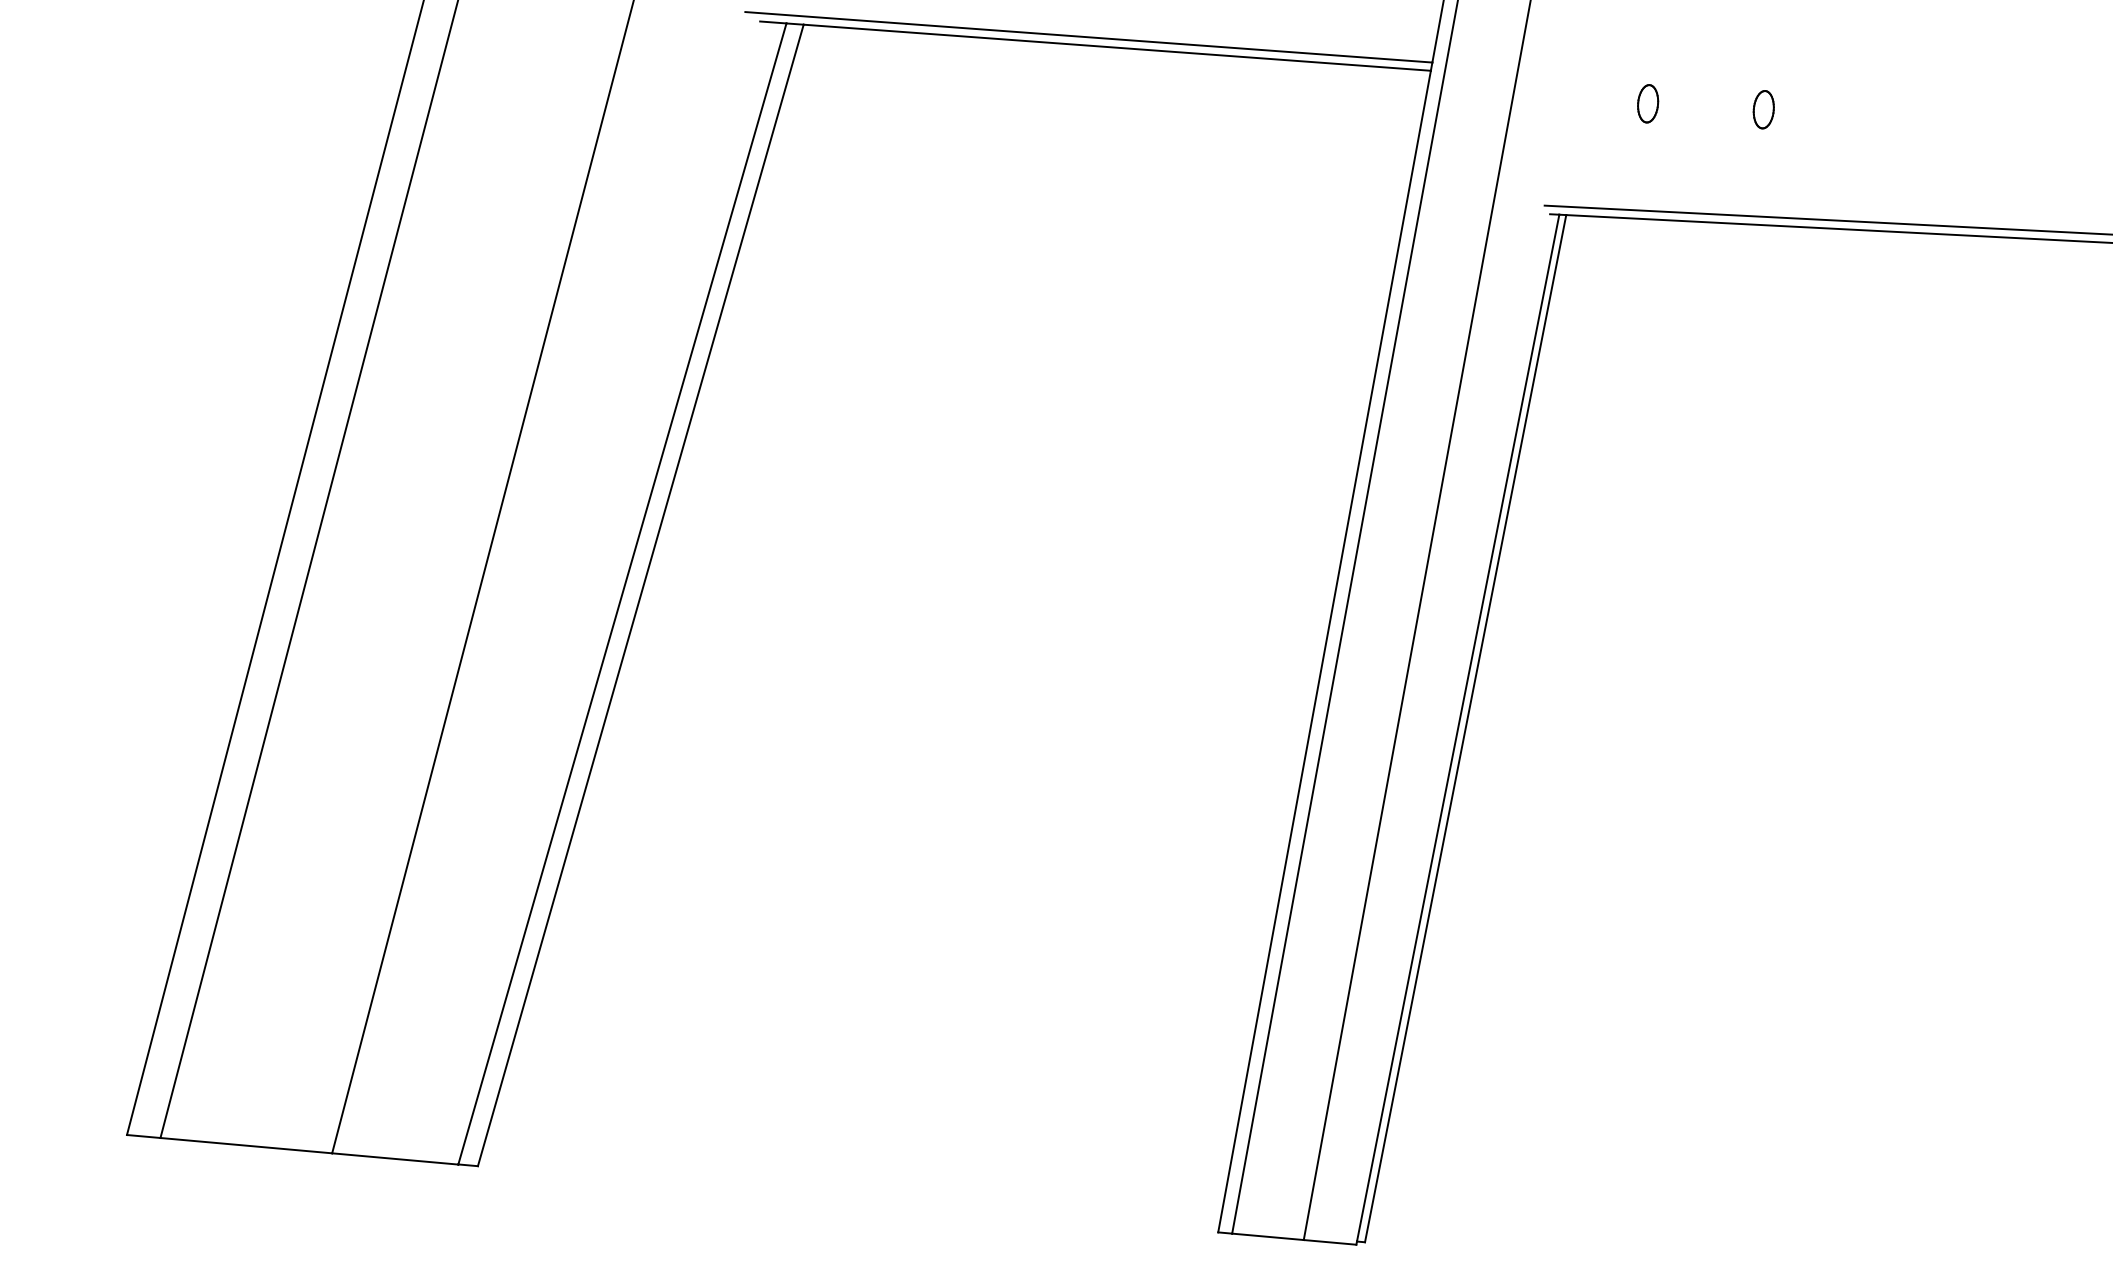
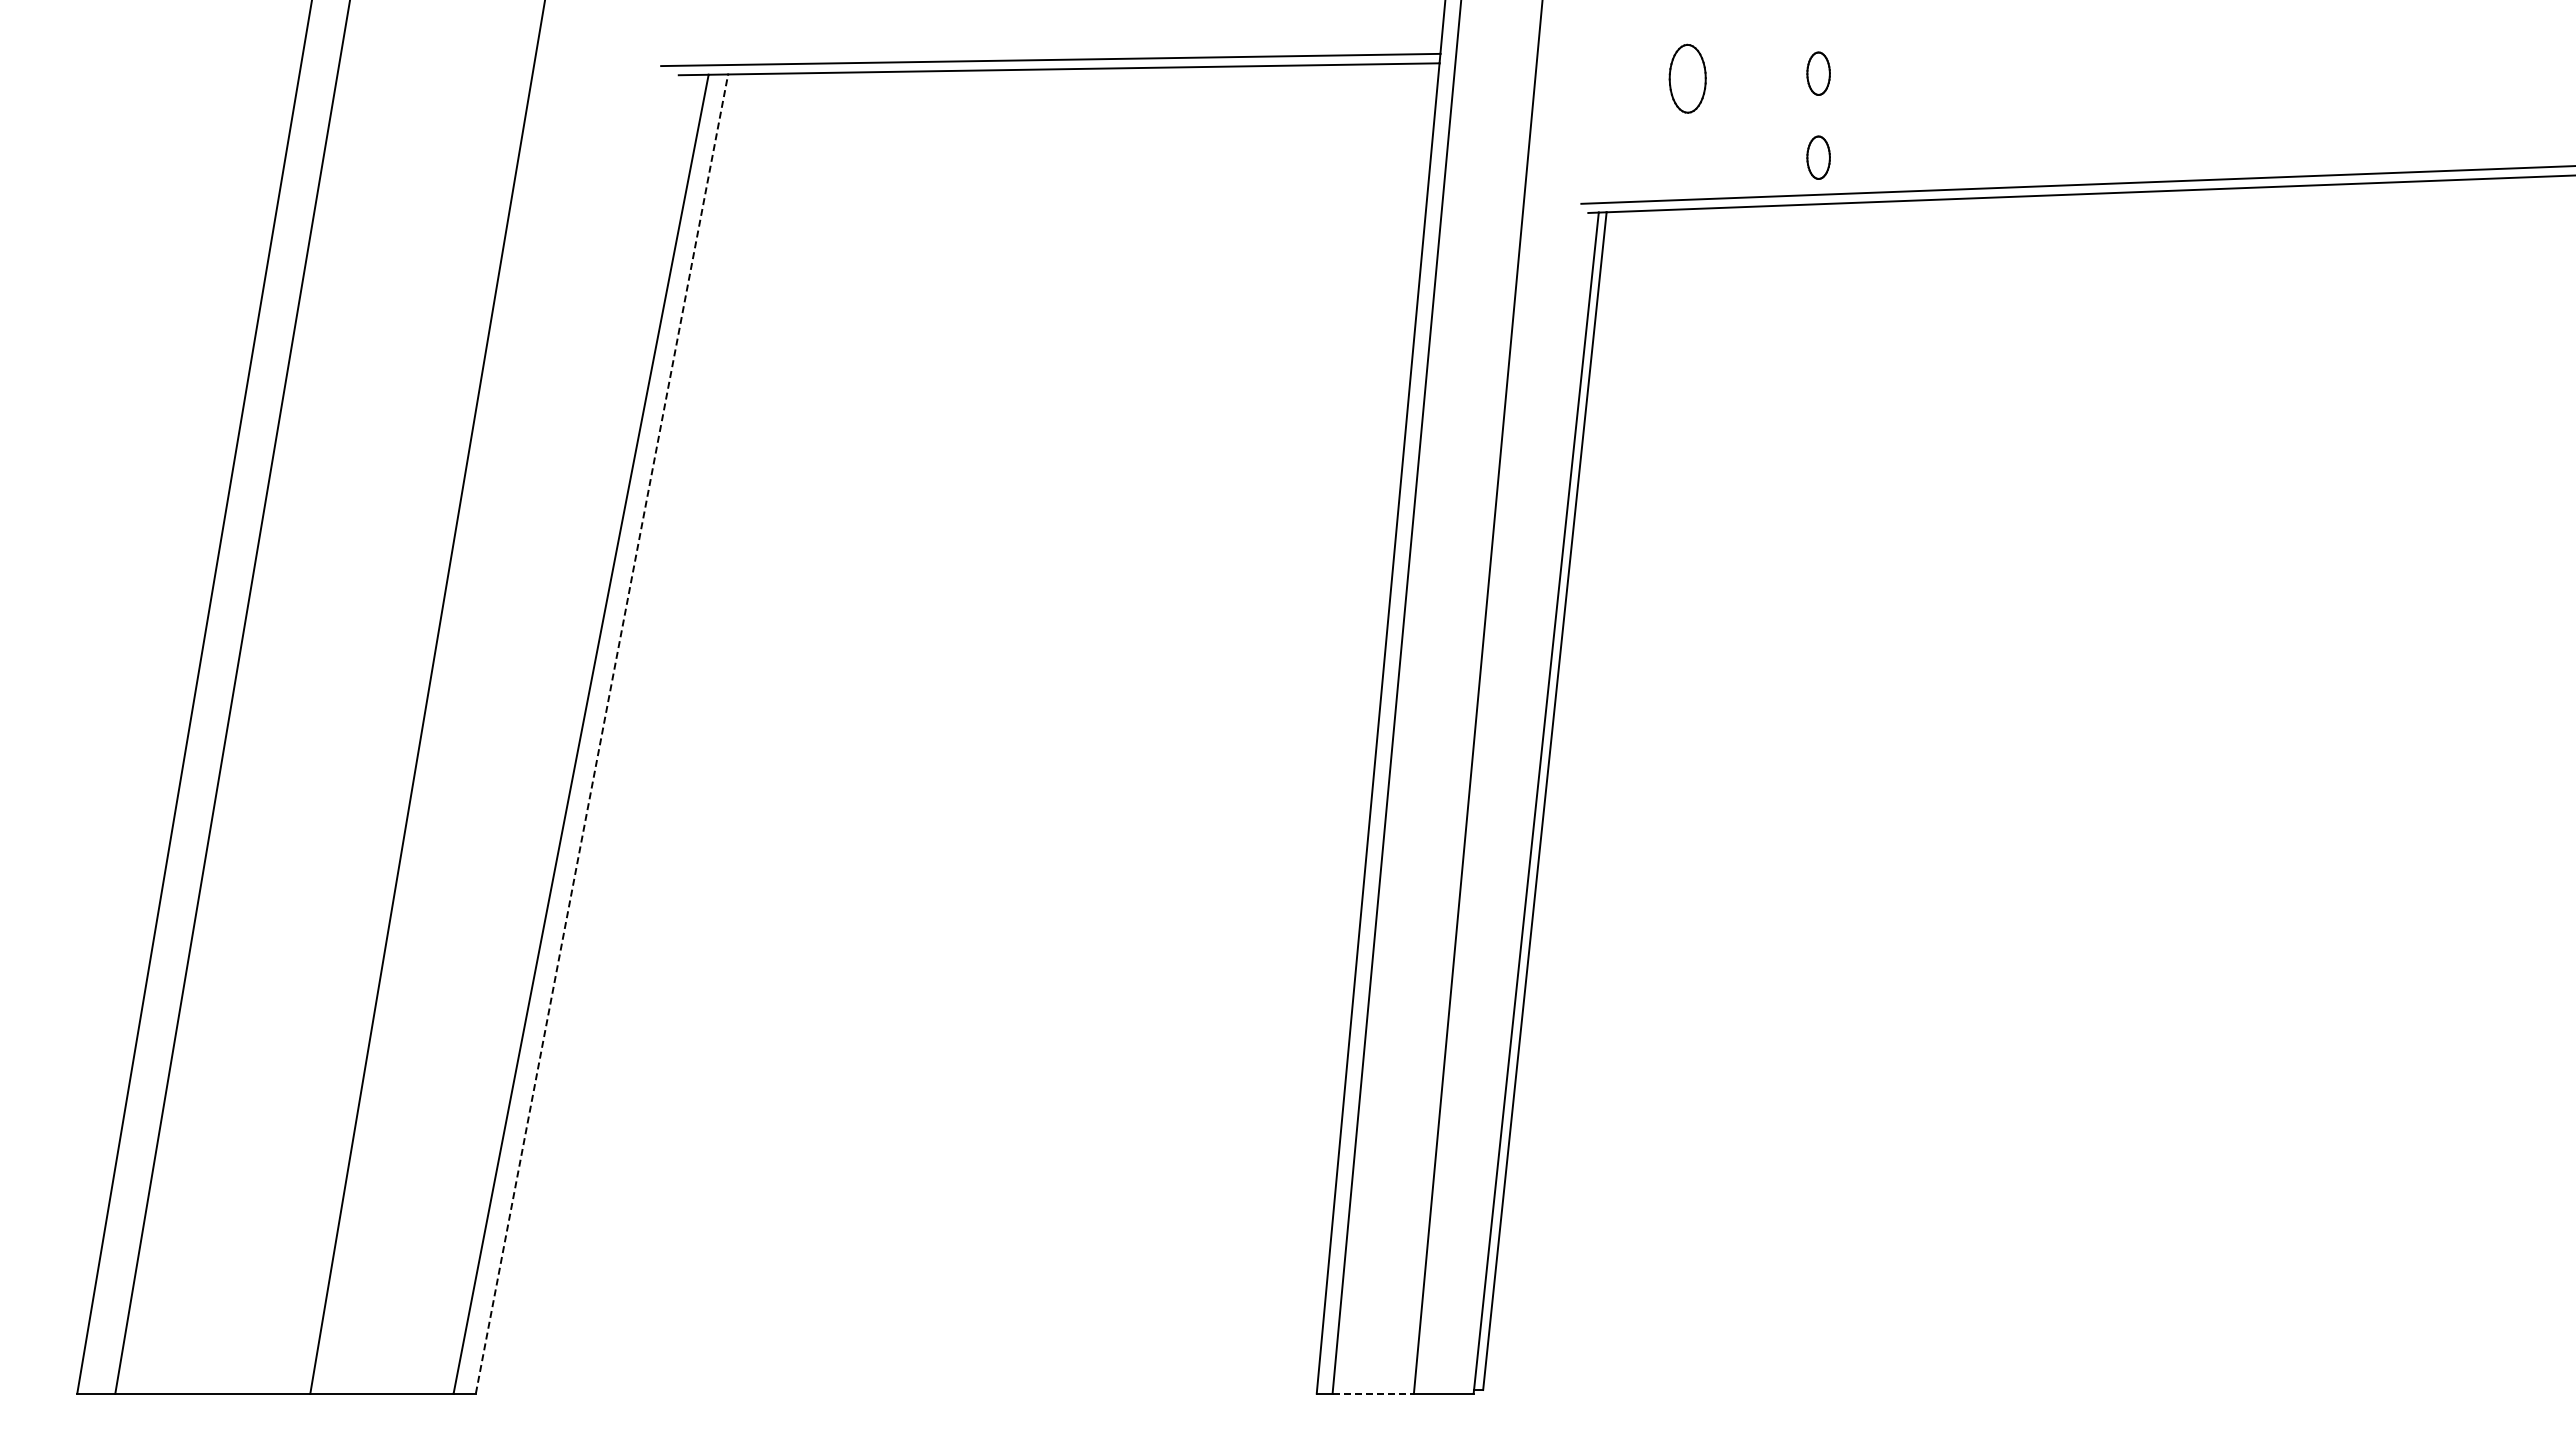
part: (1647, 103) -> (1687, 78), size x1.6
part: (1757, 183) -> (1818, 157), added
line: (641, 595) -> (602, 733), solid -> dashed
line: (1268, 1236) -> (1373, 1393), solid -> dashed

